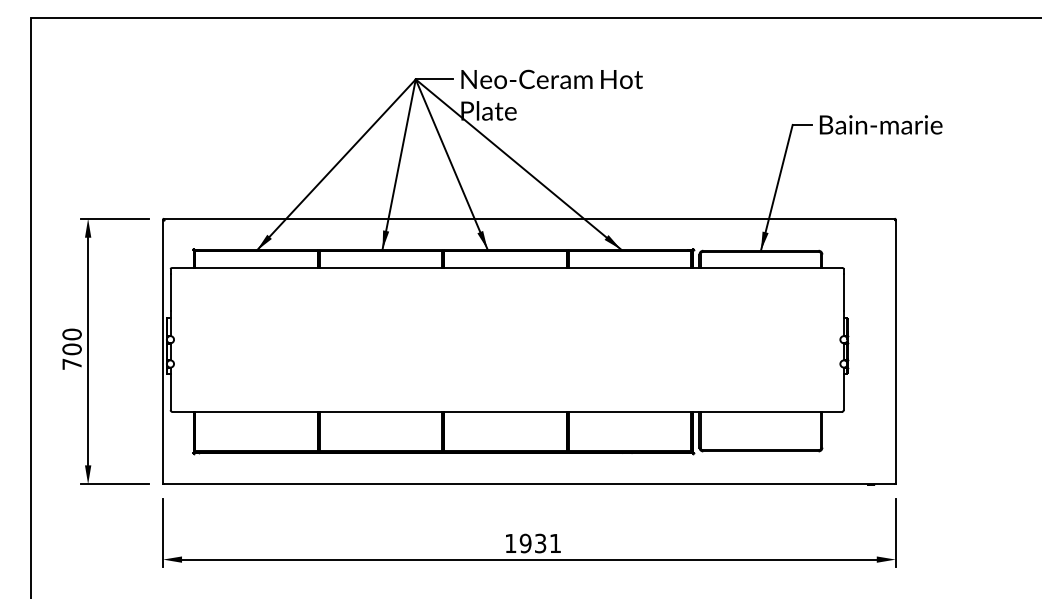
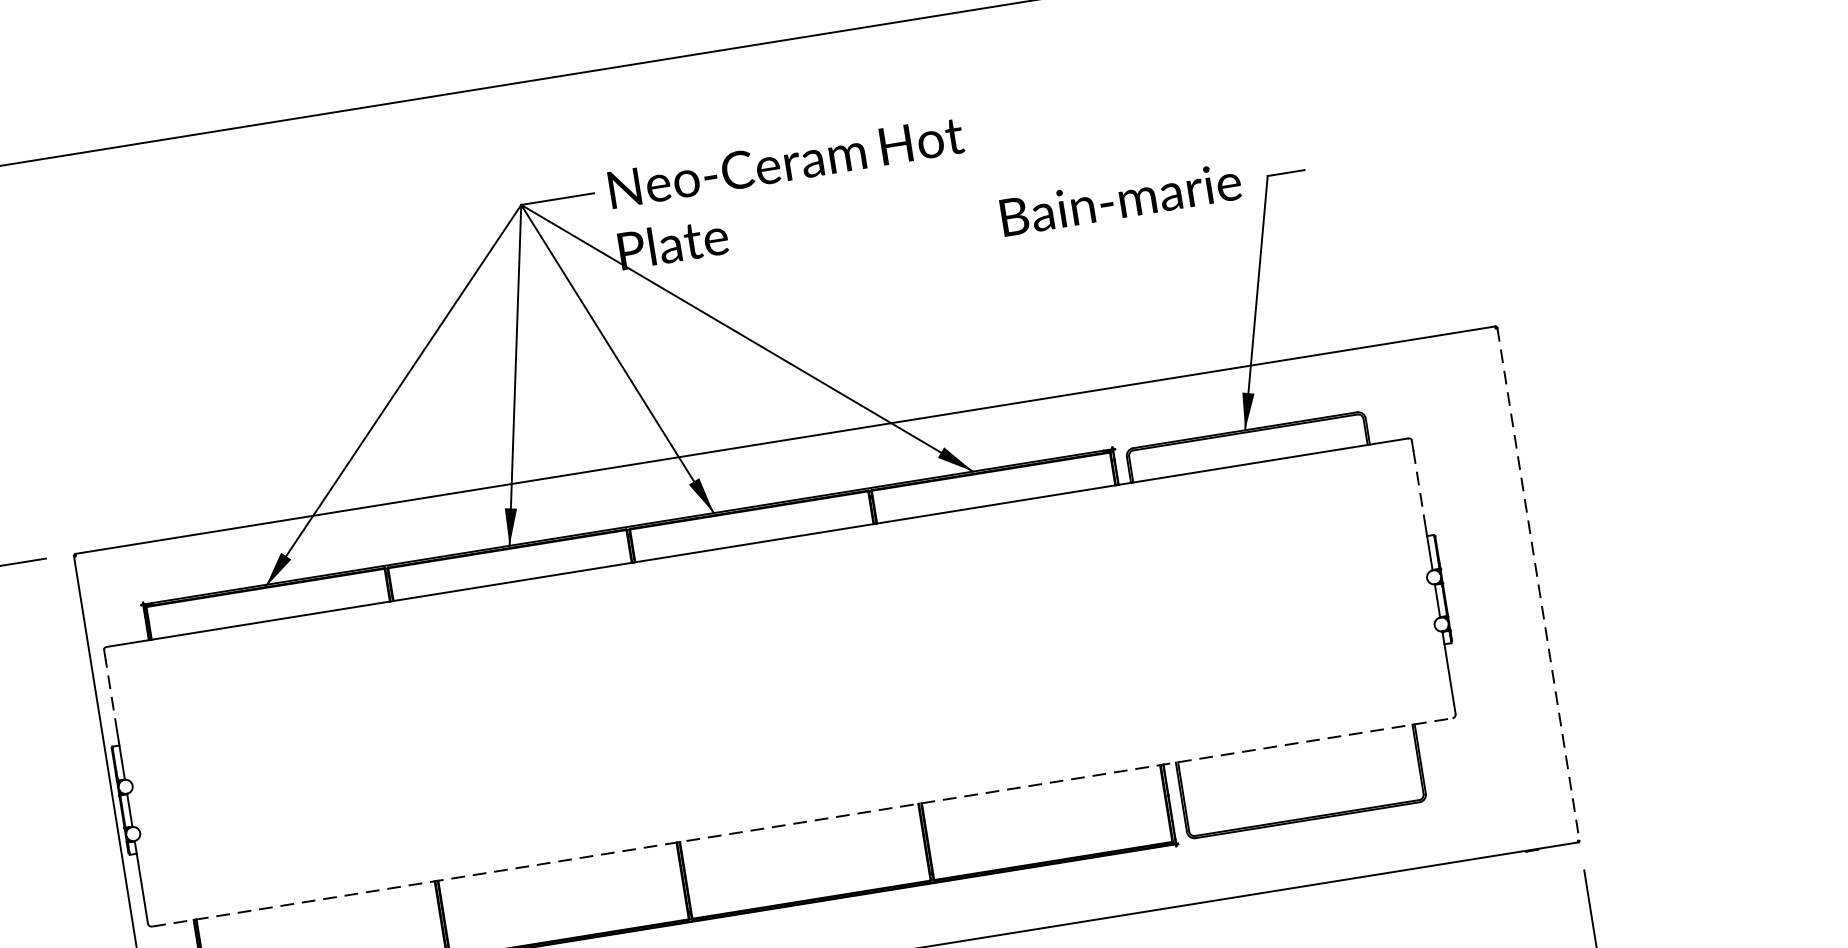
text: (881, 124) -> (1121, 198), moved
line: (170, 292) -> (111, 695), solid -> dashed
line: (843, 292) -> (1418, 485), solid -> dashed
line: (895, 351) -> (1537, 584), solid -> dashed
line: (507, 411) -> (802, 821), solid -> dashed

